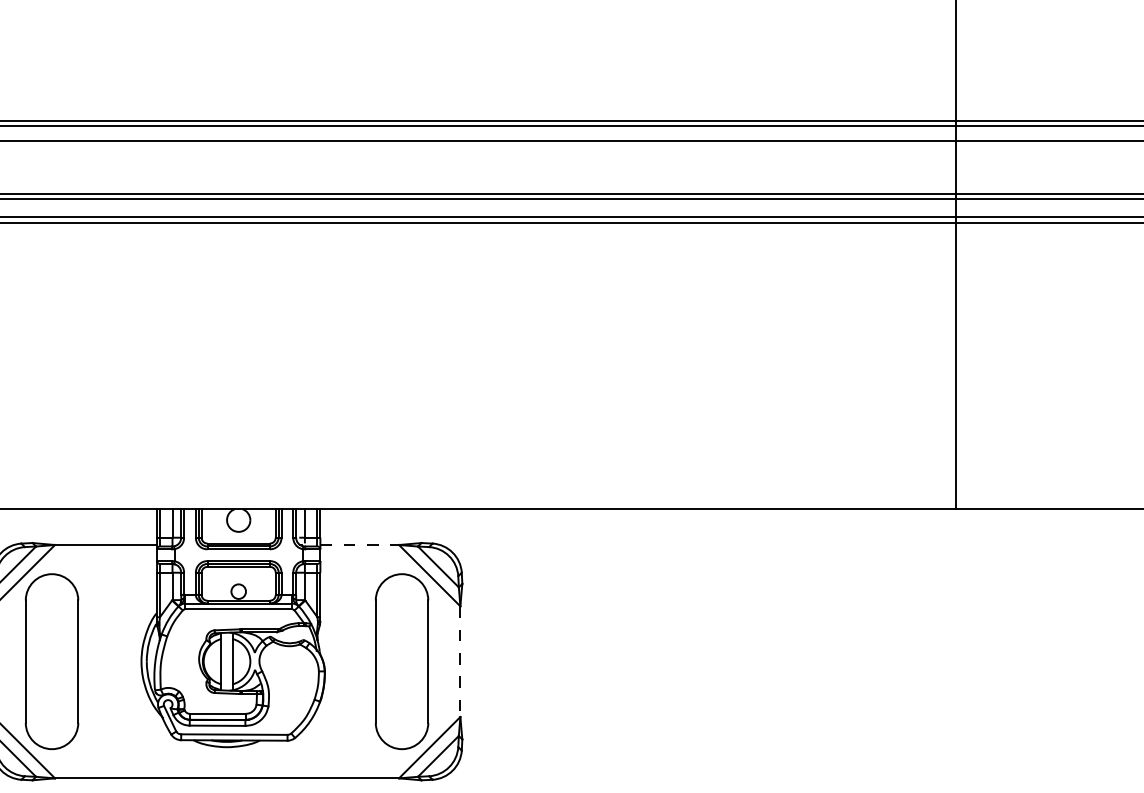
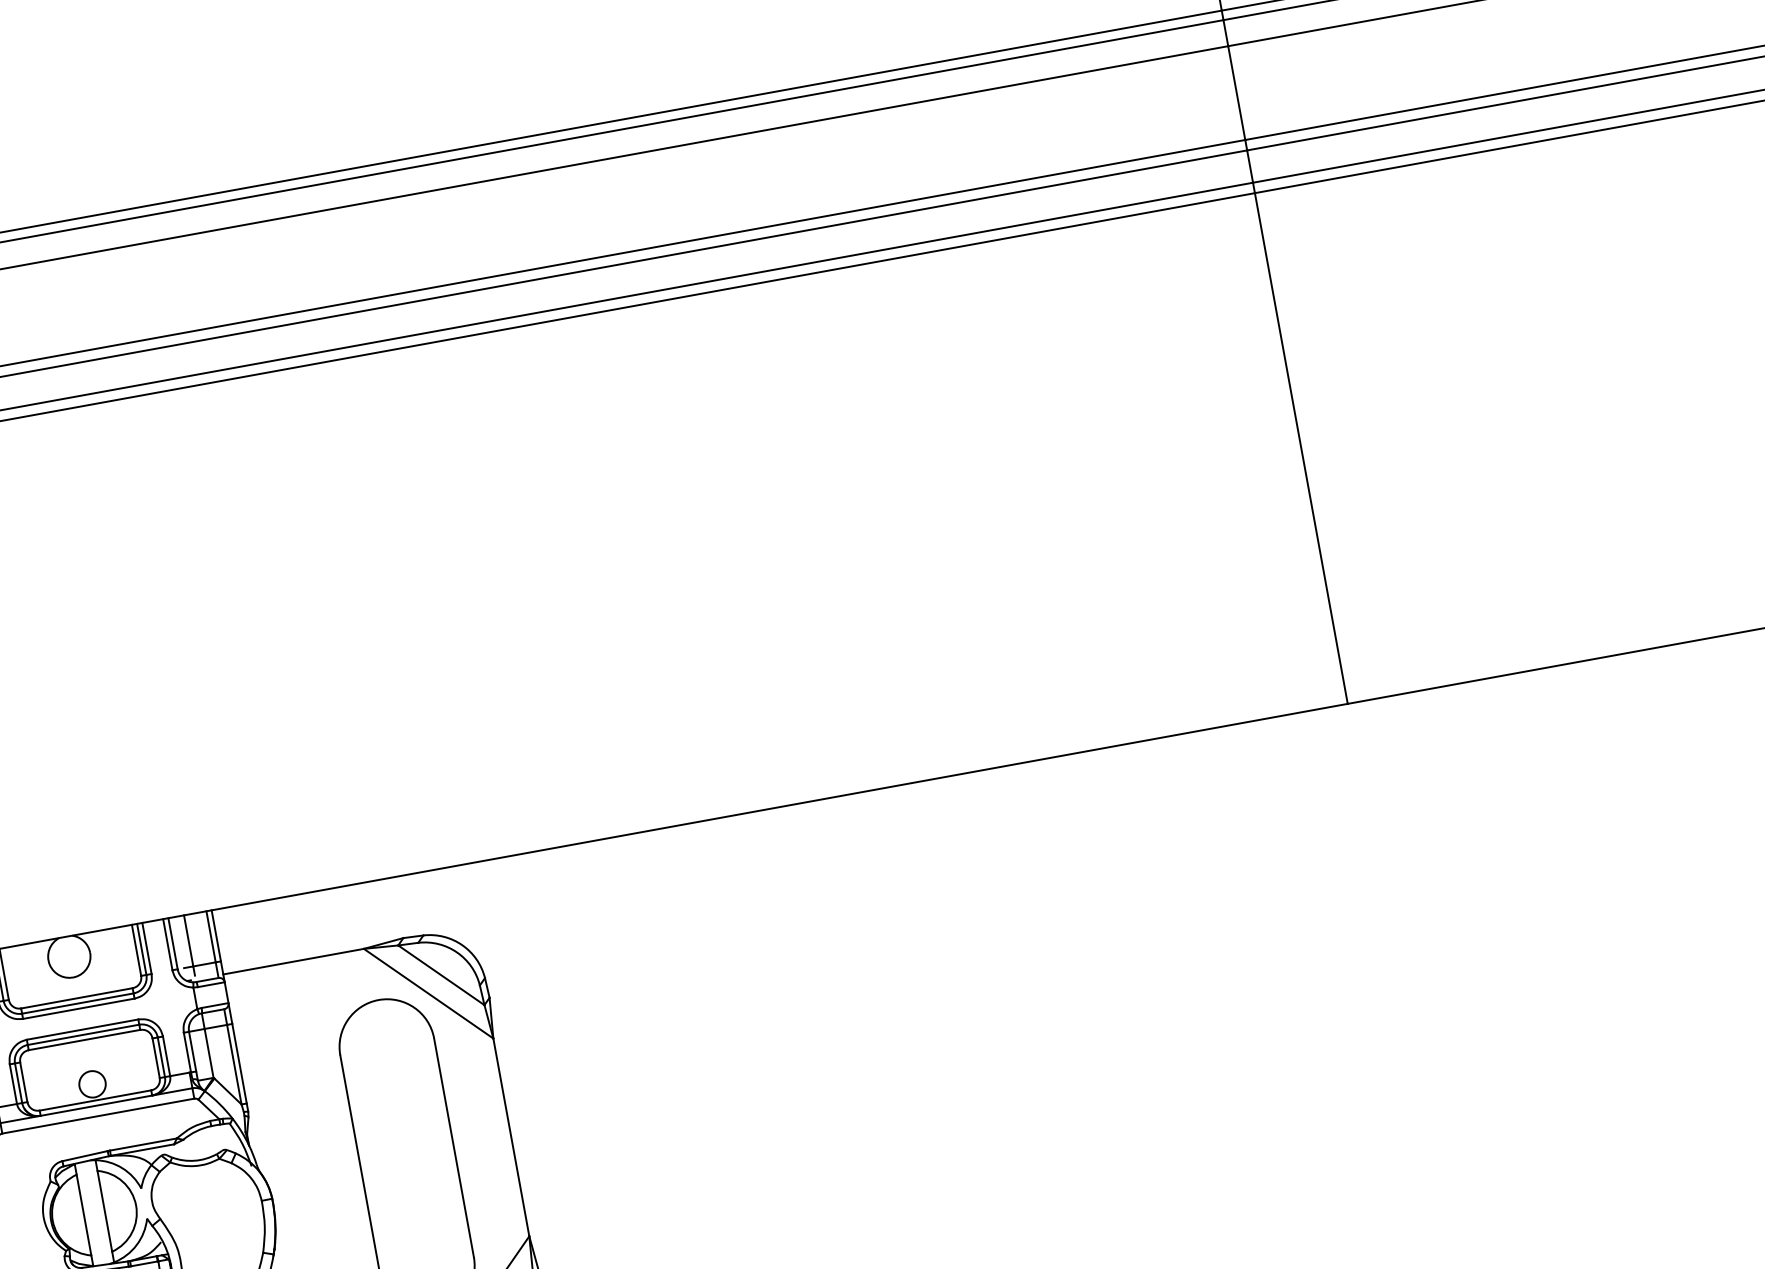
line: (360, 545) -> (295, 962), dashed -> solid
line: (460, 662) -> (511, 1138), dashed -> solid

